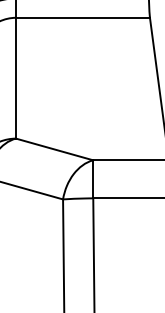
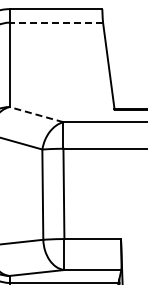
line: (83, 17) -> (56, 22), solid -> dashed
line: (54, 149) -> (36, 114), solid -> dashed

